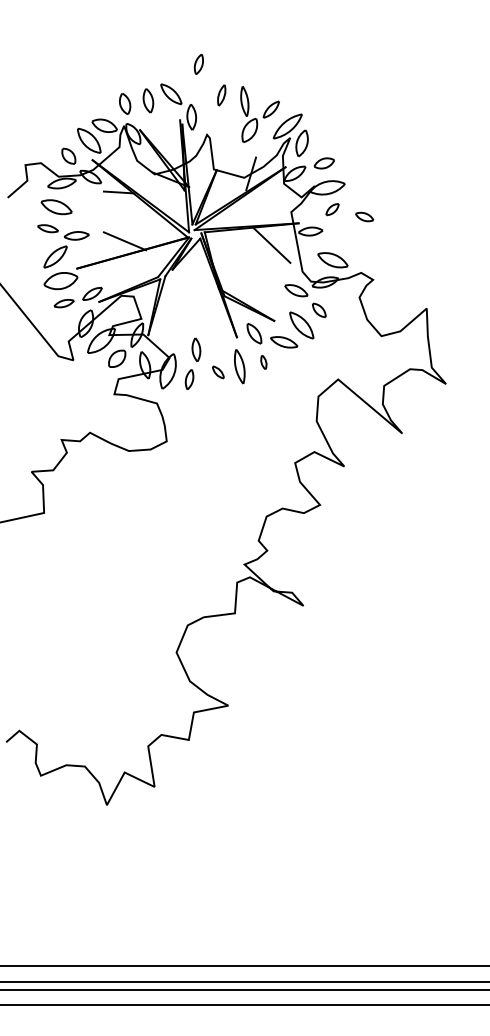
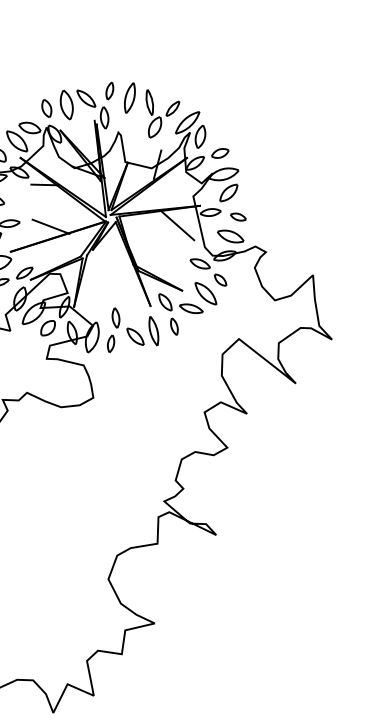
part: (198, 63) -> (109, 90), moved
part: (221, 95) -> (129, 98), size x1.67
part: (148, 100) -> (66, 104), size x1.43
part: (332, 209) -> (228, 192), size x1.67
part: (364, 216) -> (238, 216), moved
part: (263, 362) -> (174, 326), size x1.43
part: (218, 372) -> (135, 336), size x1.67

